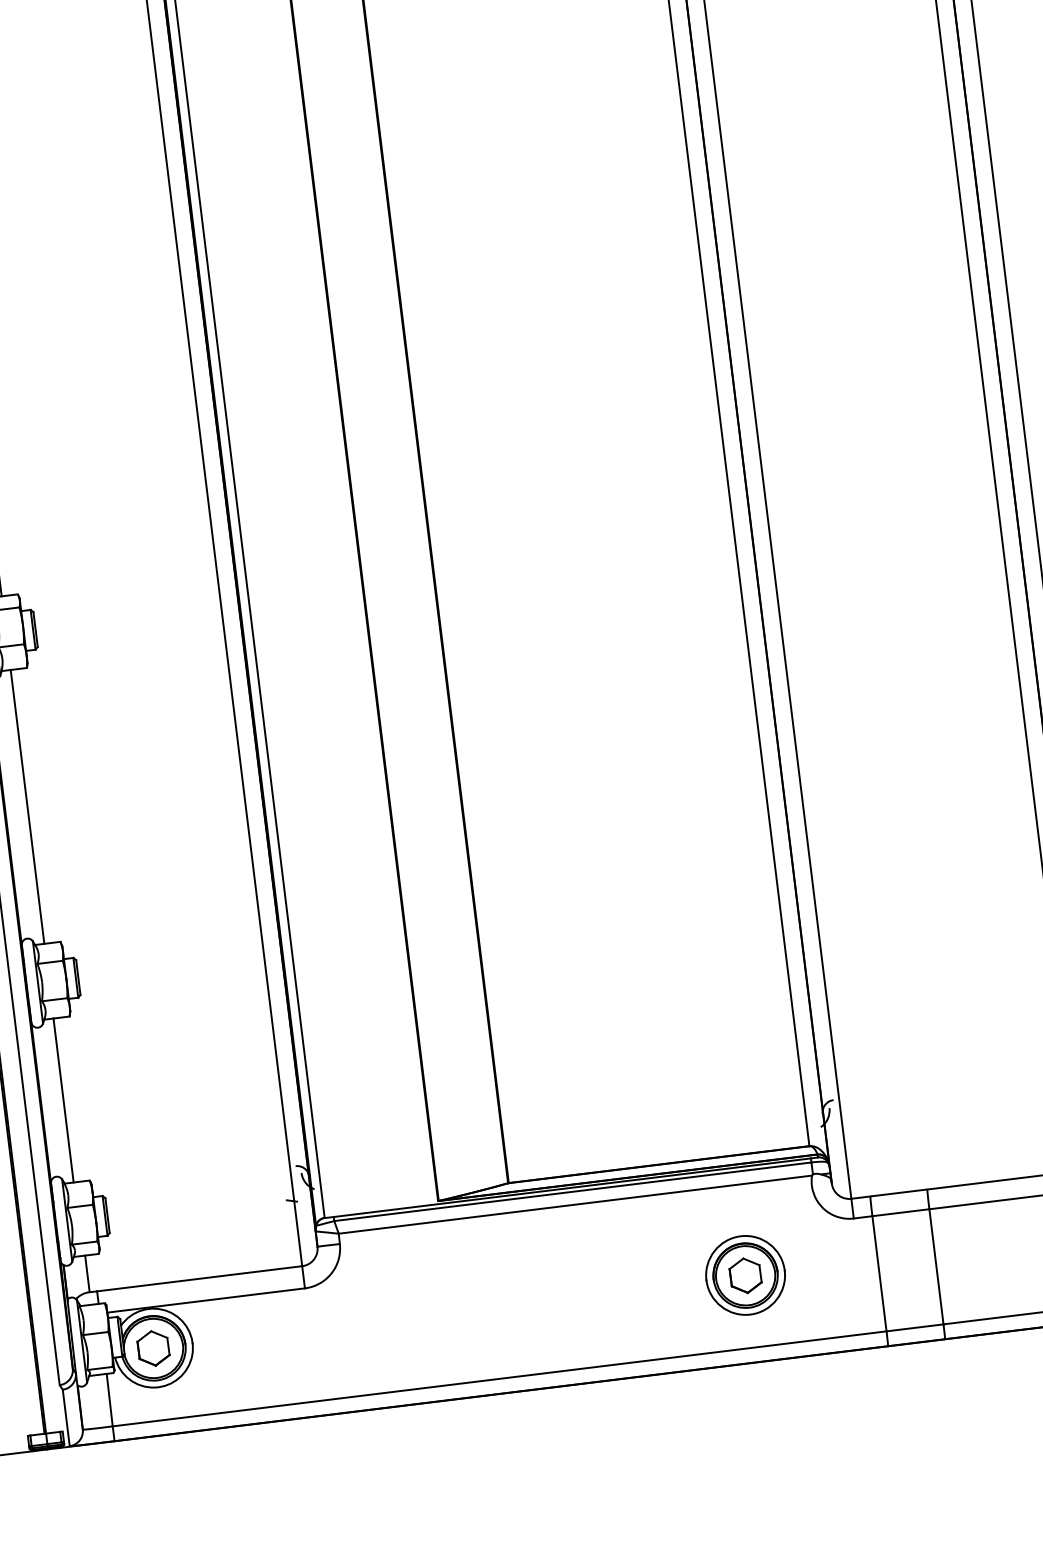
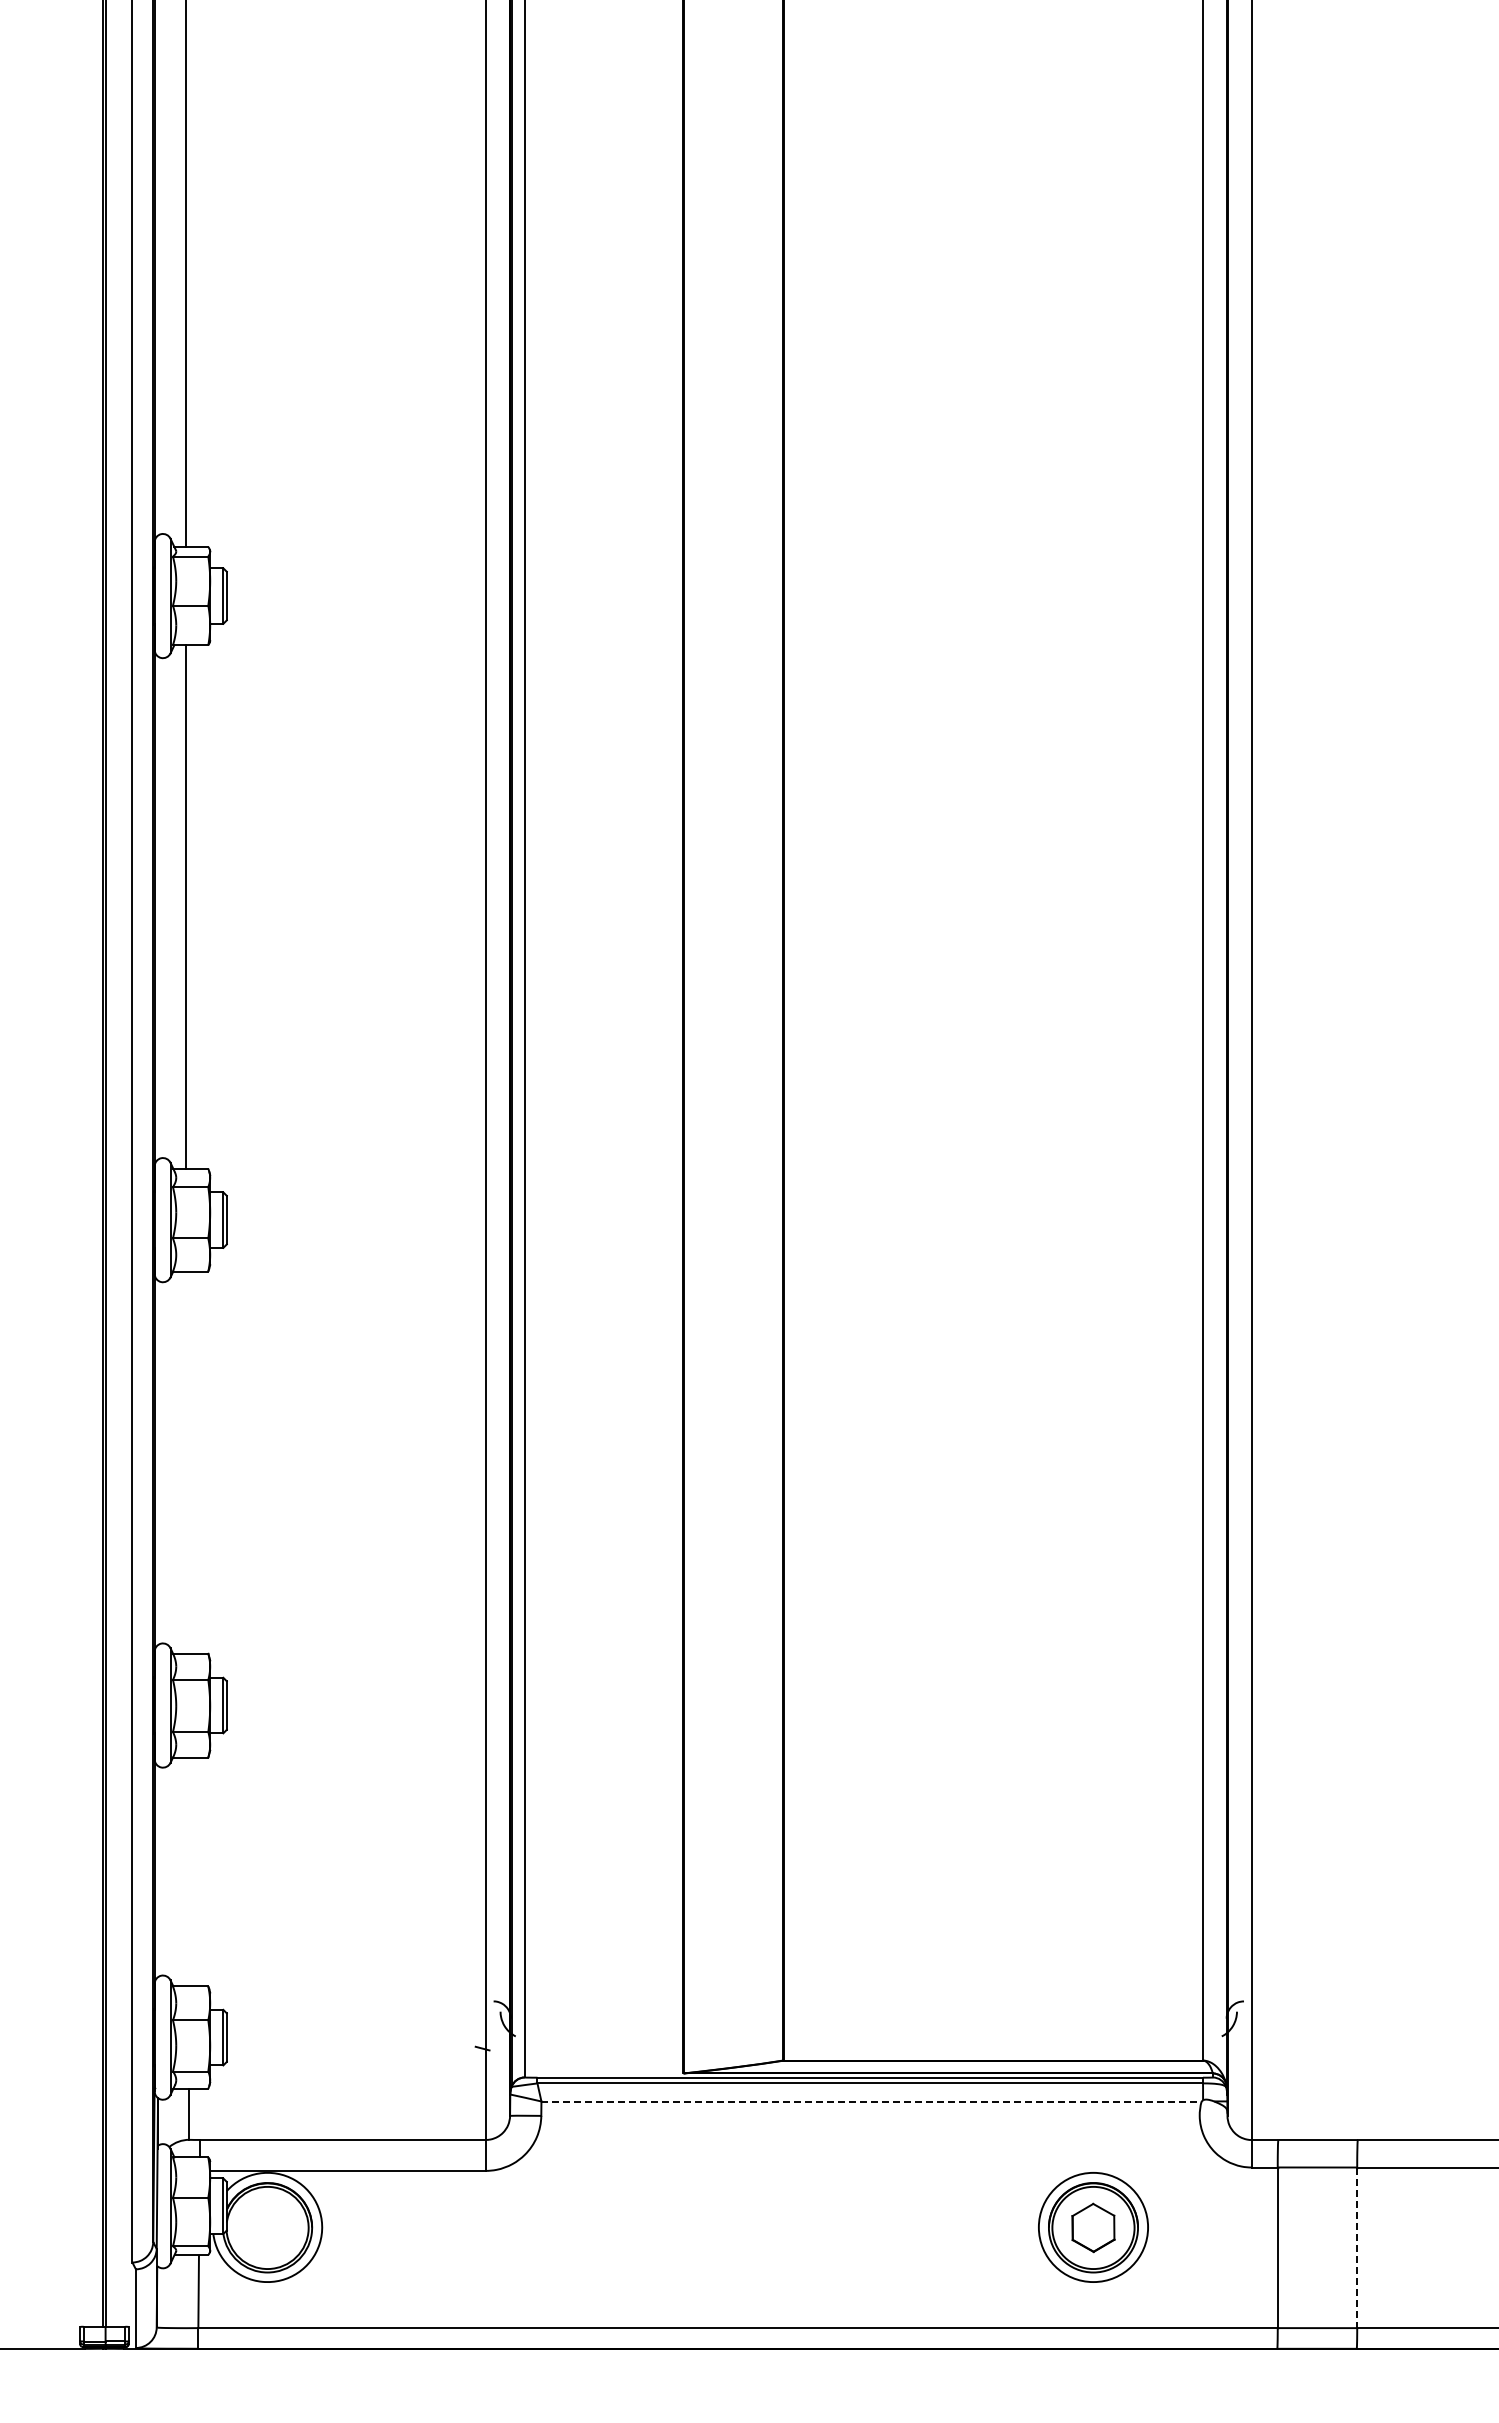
line: (27, 806) -> (185, 1462), removed
line: (63, 1100) -> (185, 1871), removed
line: (576, 1204) -> (872, 2101), solid -> dashed
line: (936, 1267) -> (1357, 2248), solid -> dashed
part: (153, 1348) -> (267, 2227), removed

